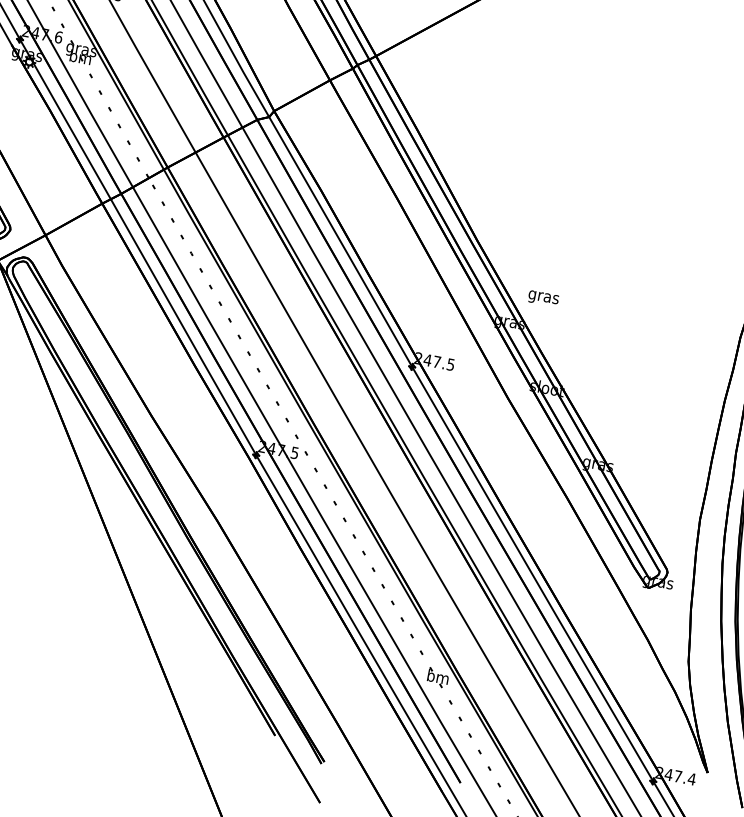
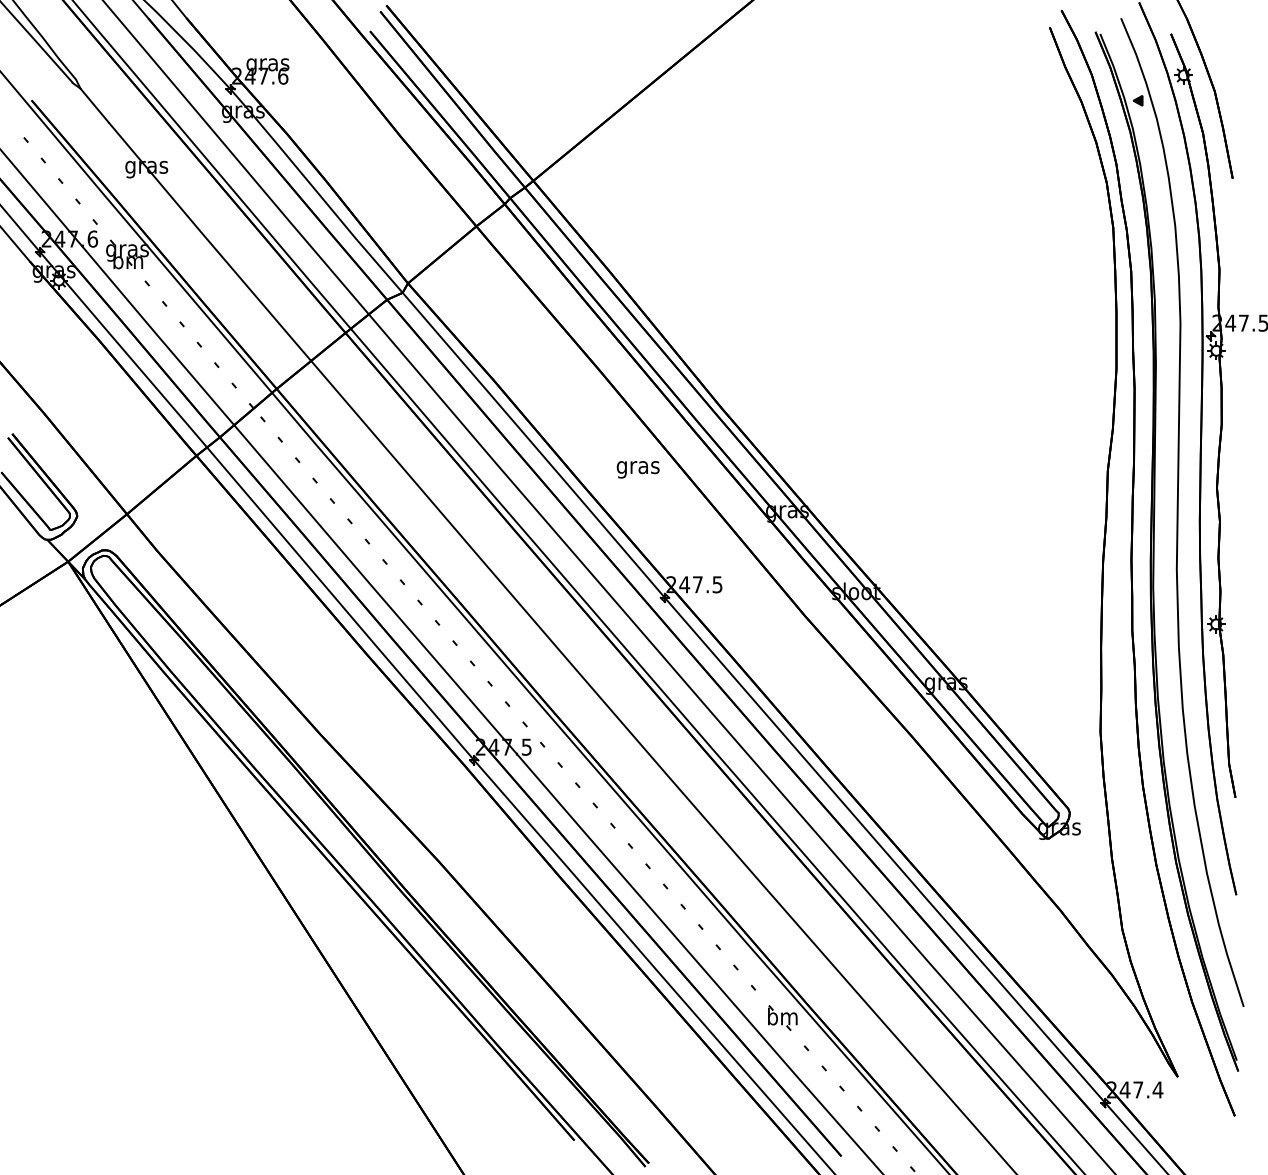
text: (543, 298) -> (637, 469), moved

